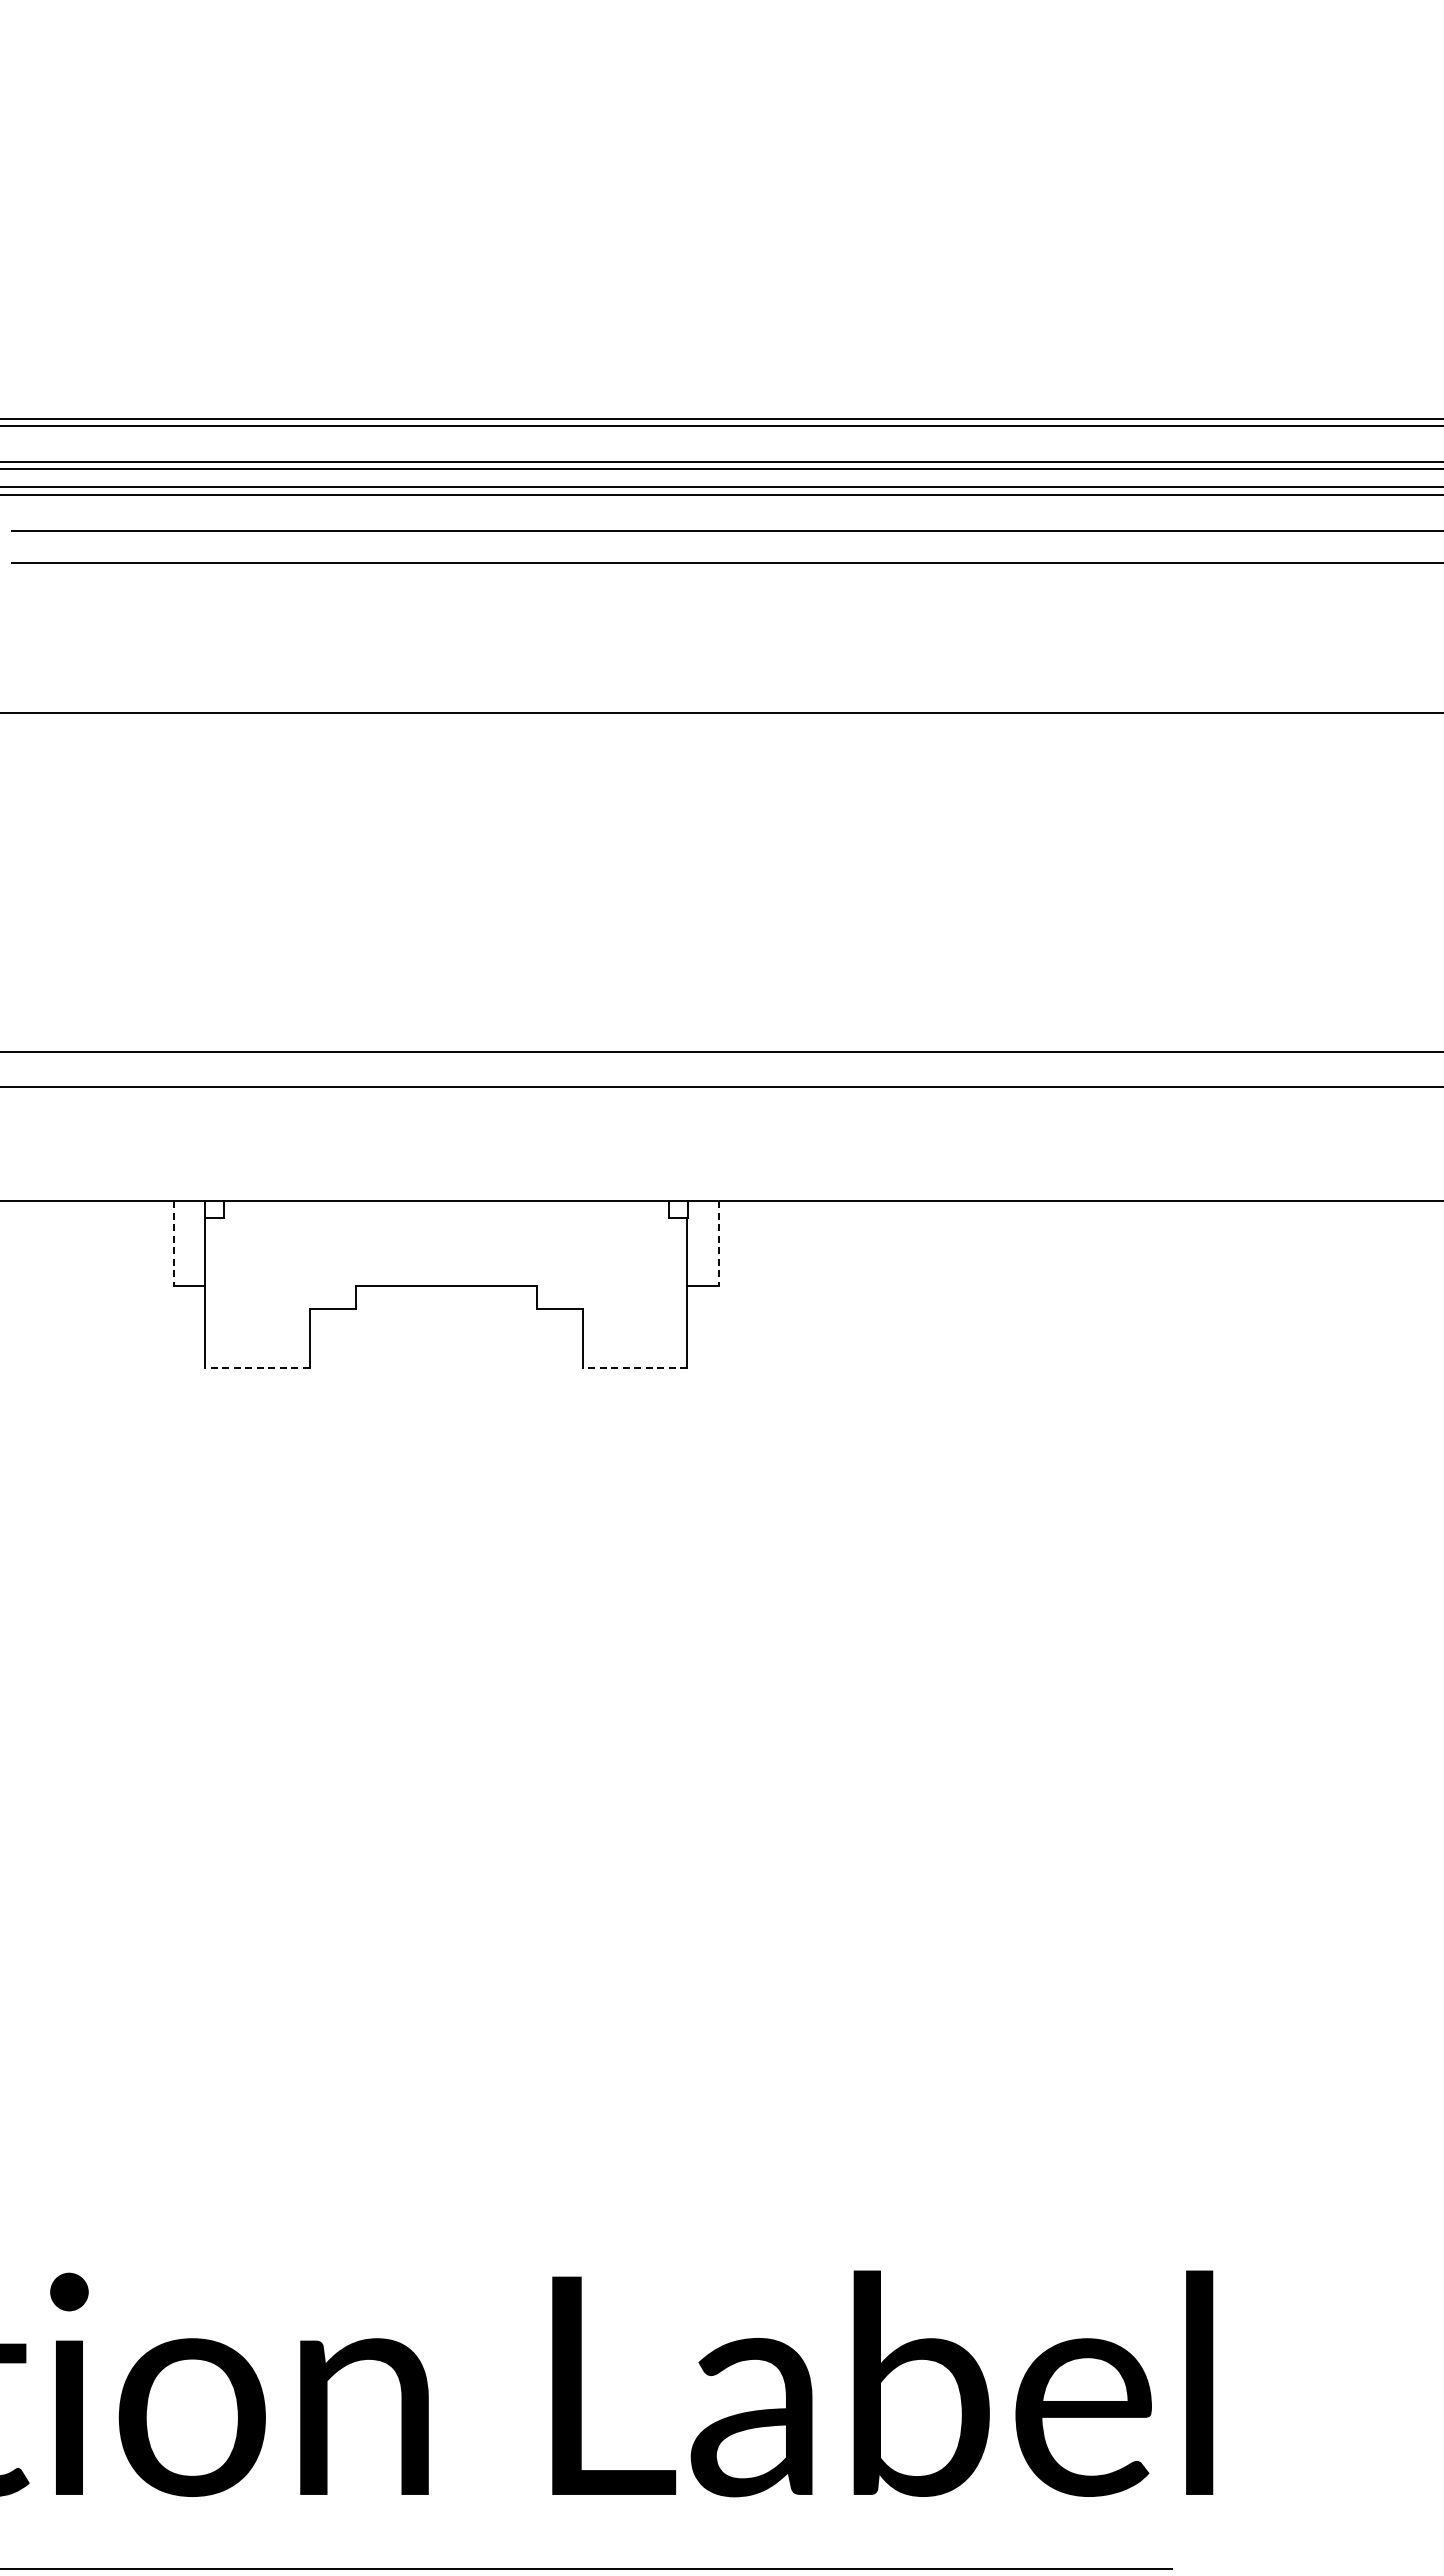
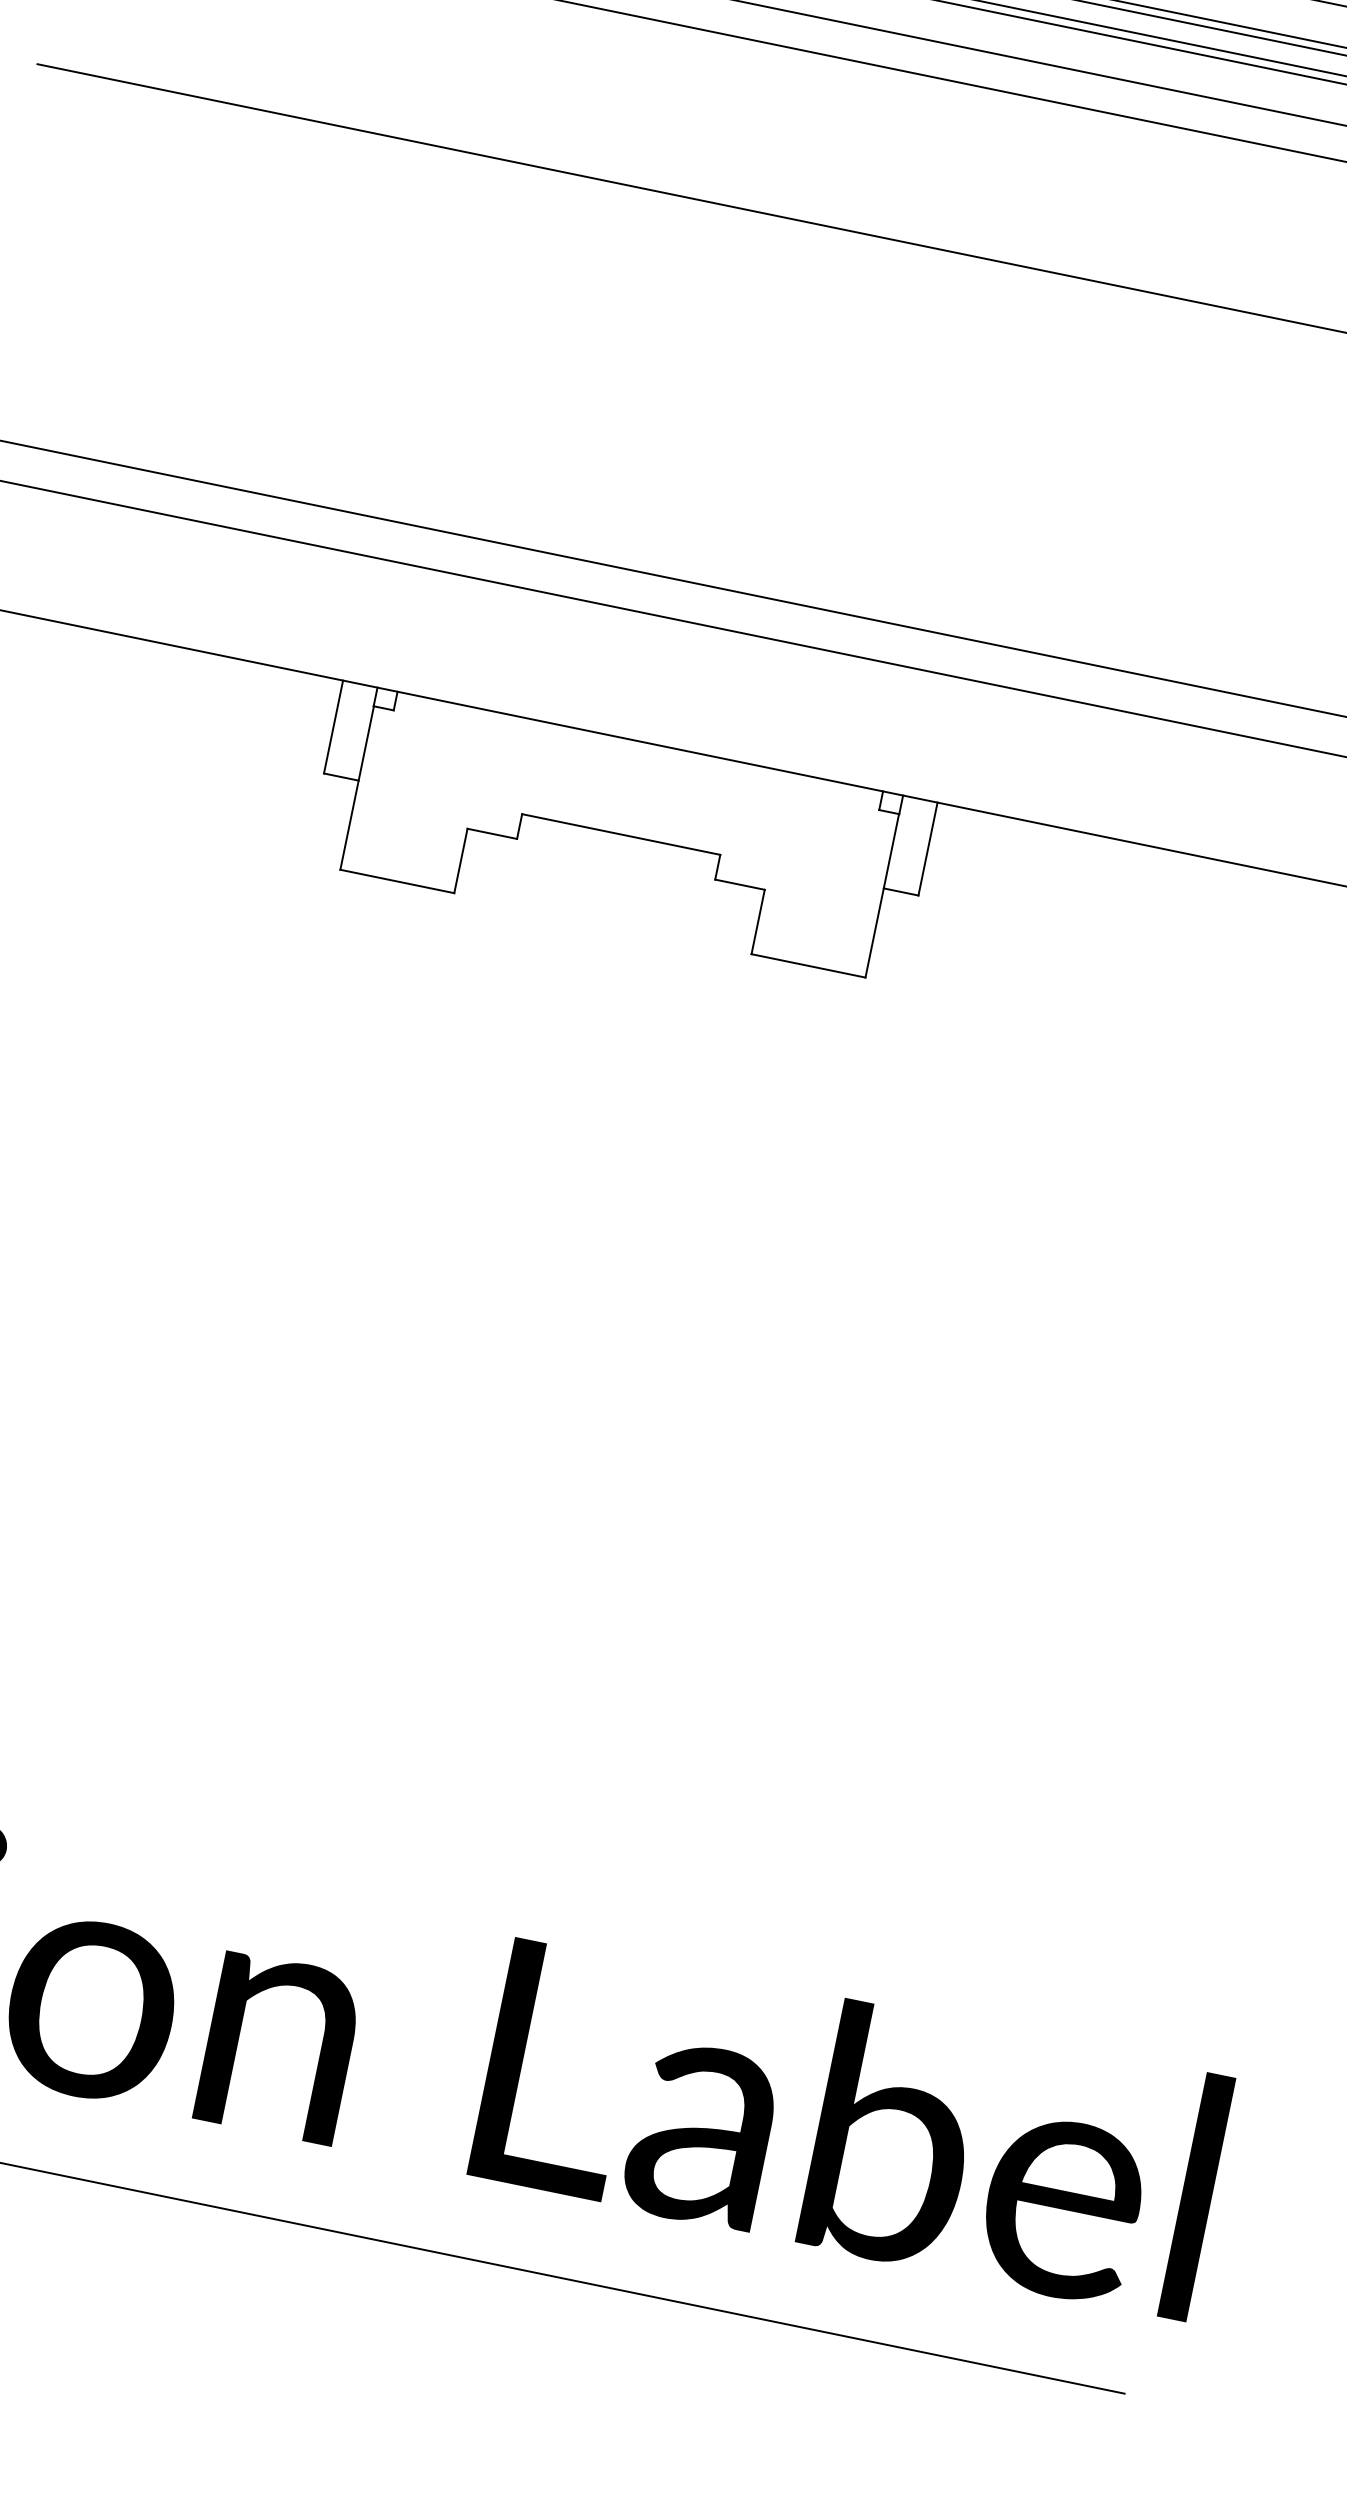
line: (173, 1243) -> (333, 726), dashed -> solid
line: (719, 1243) -> (928, 848), dashed -> solid
line: (257, 1368) -> (397, 881), dashed -> solid
line: (634, 1368) -> (807, 965), dashed -> solid

